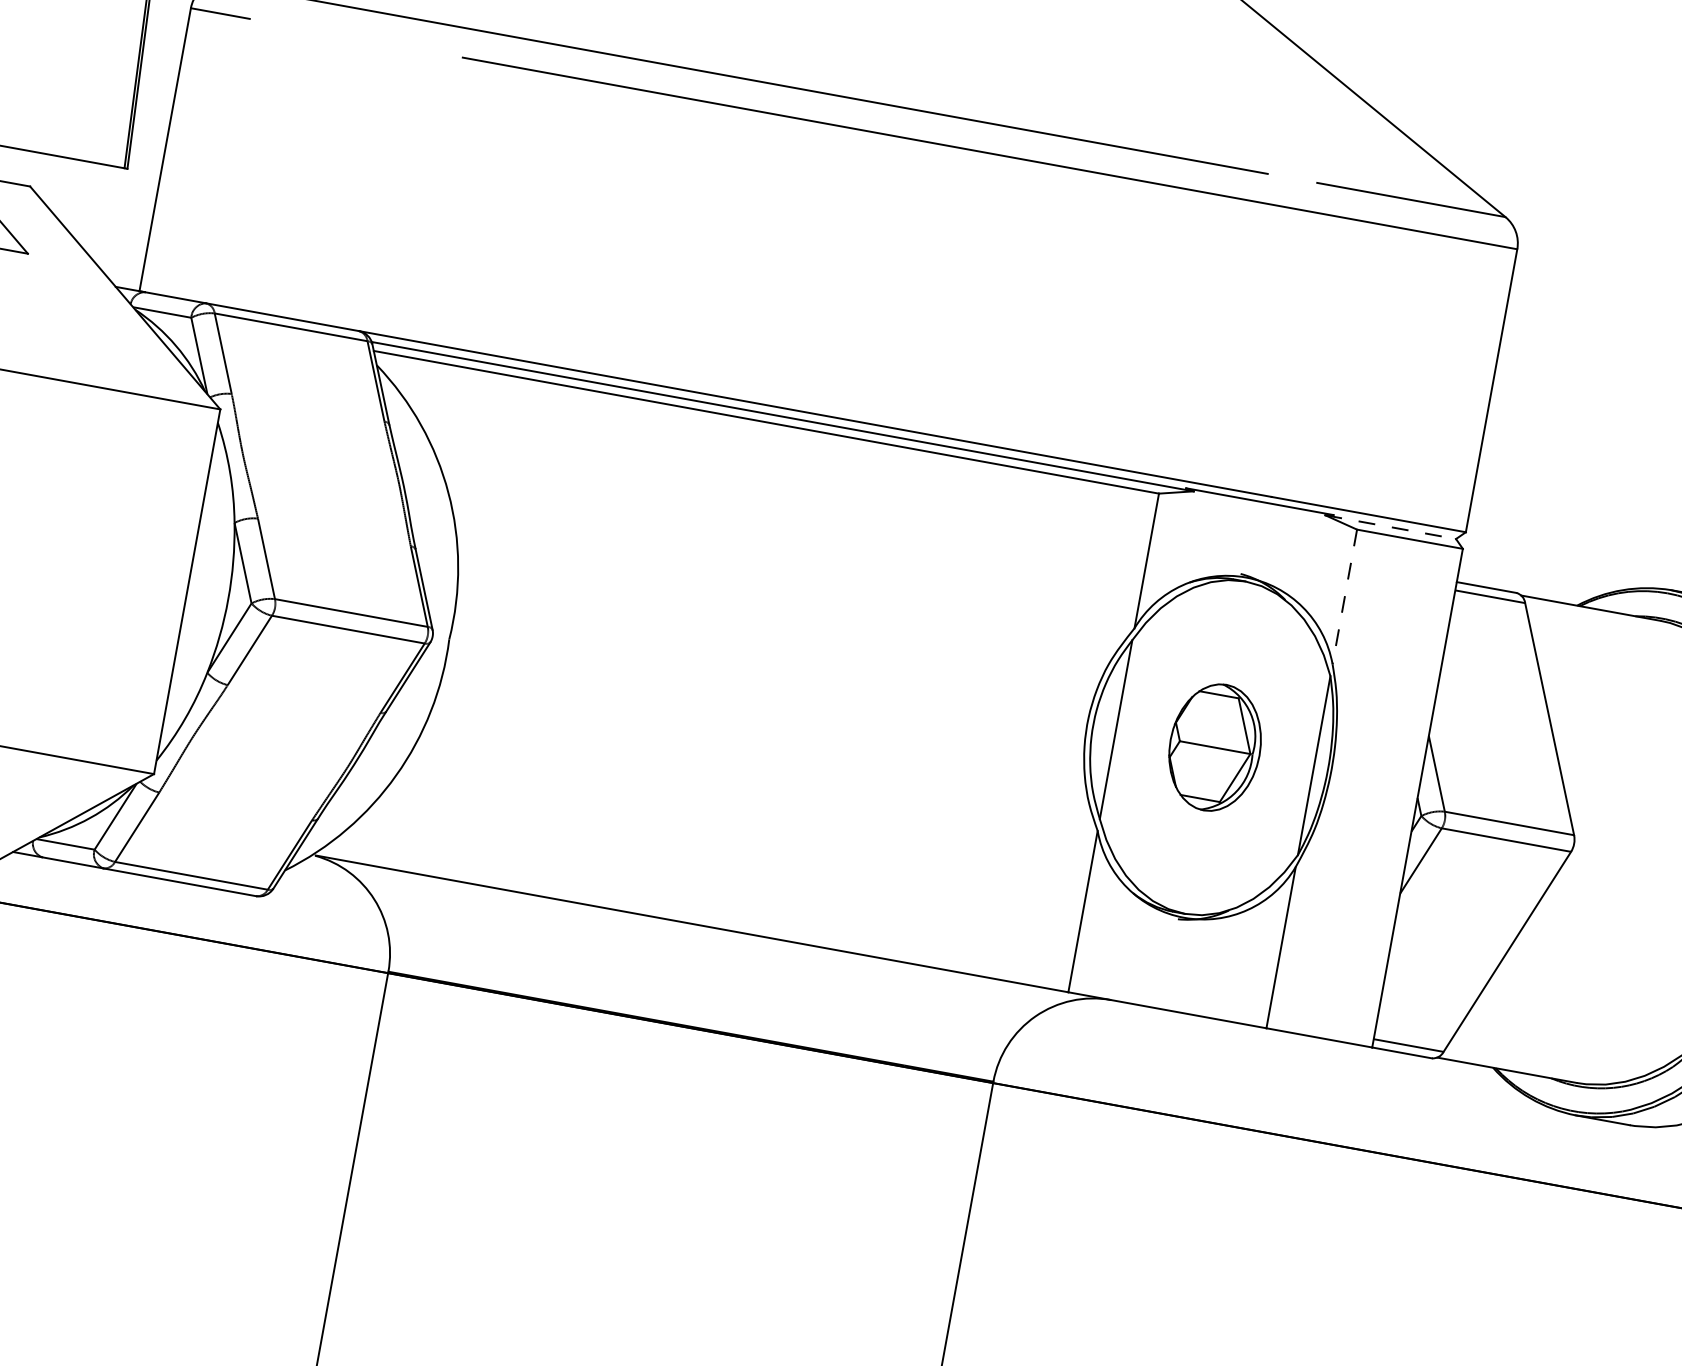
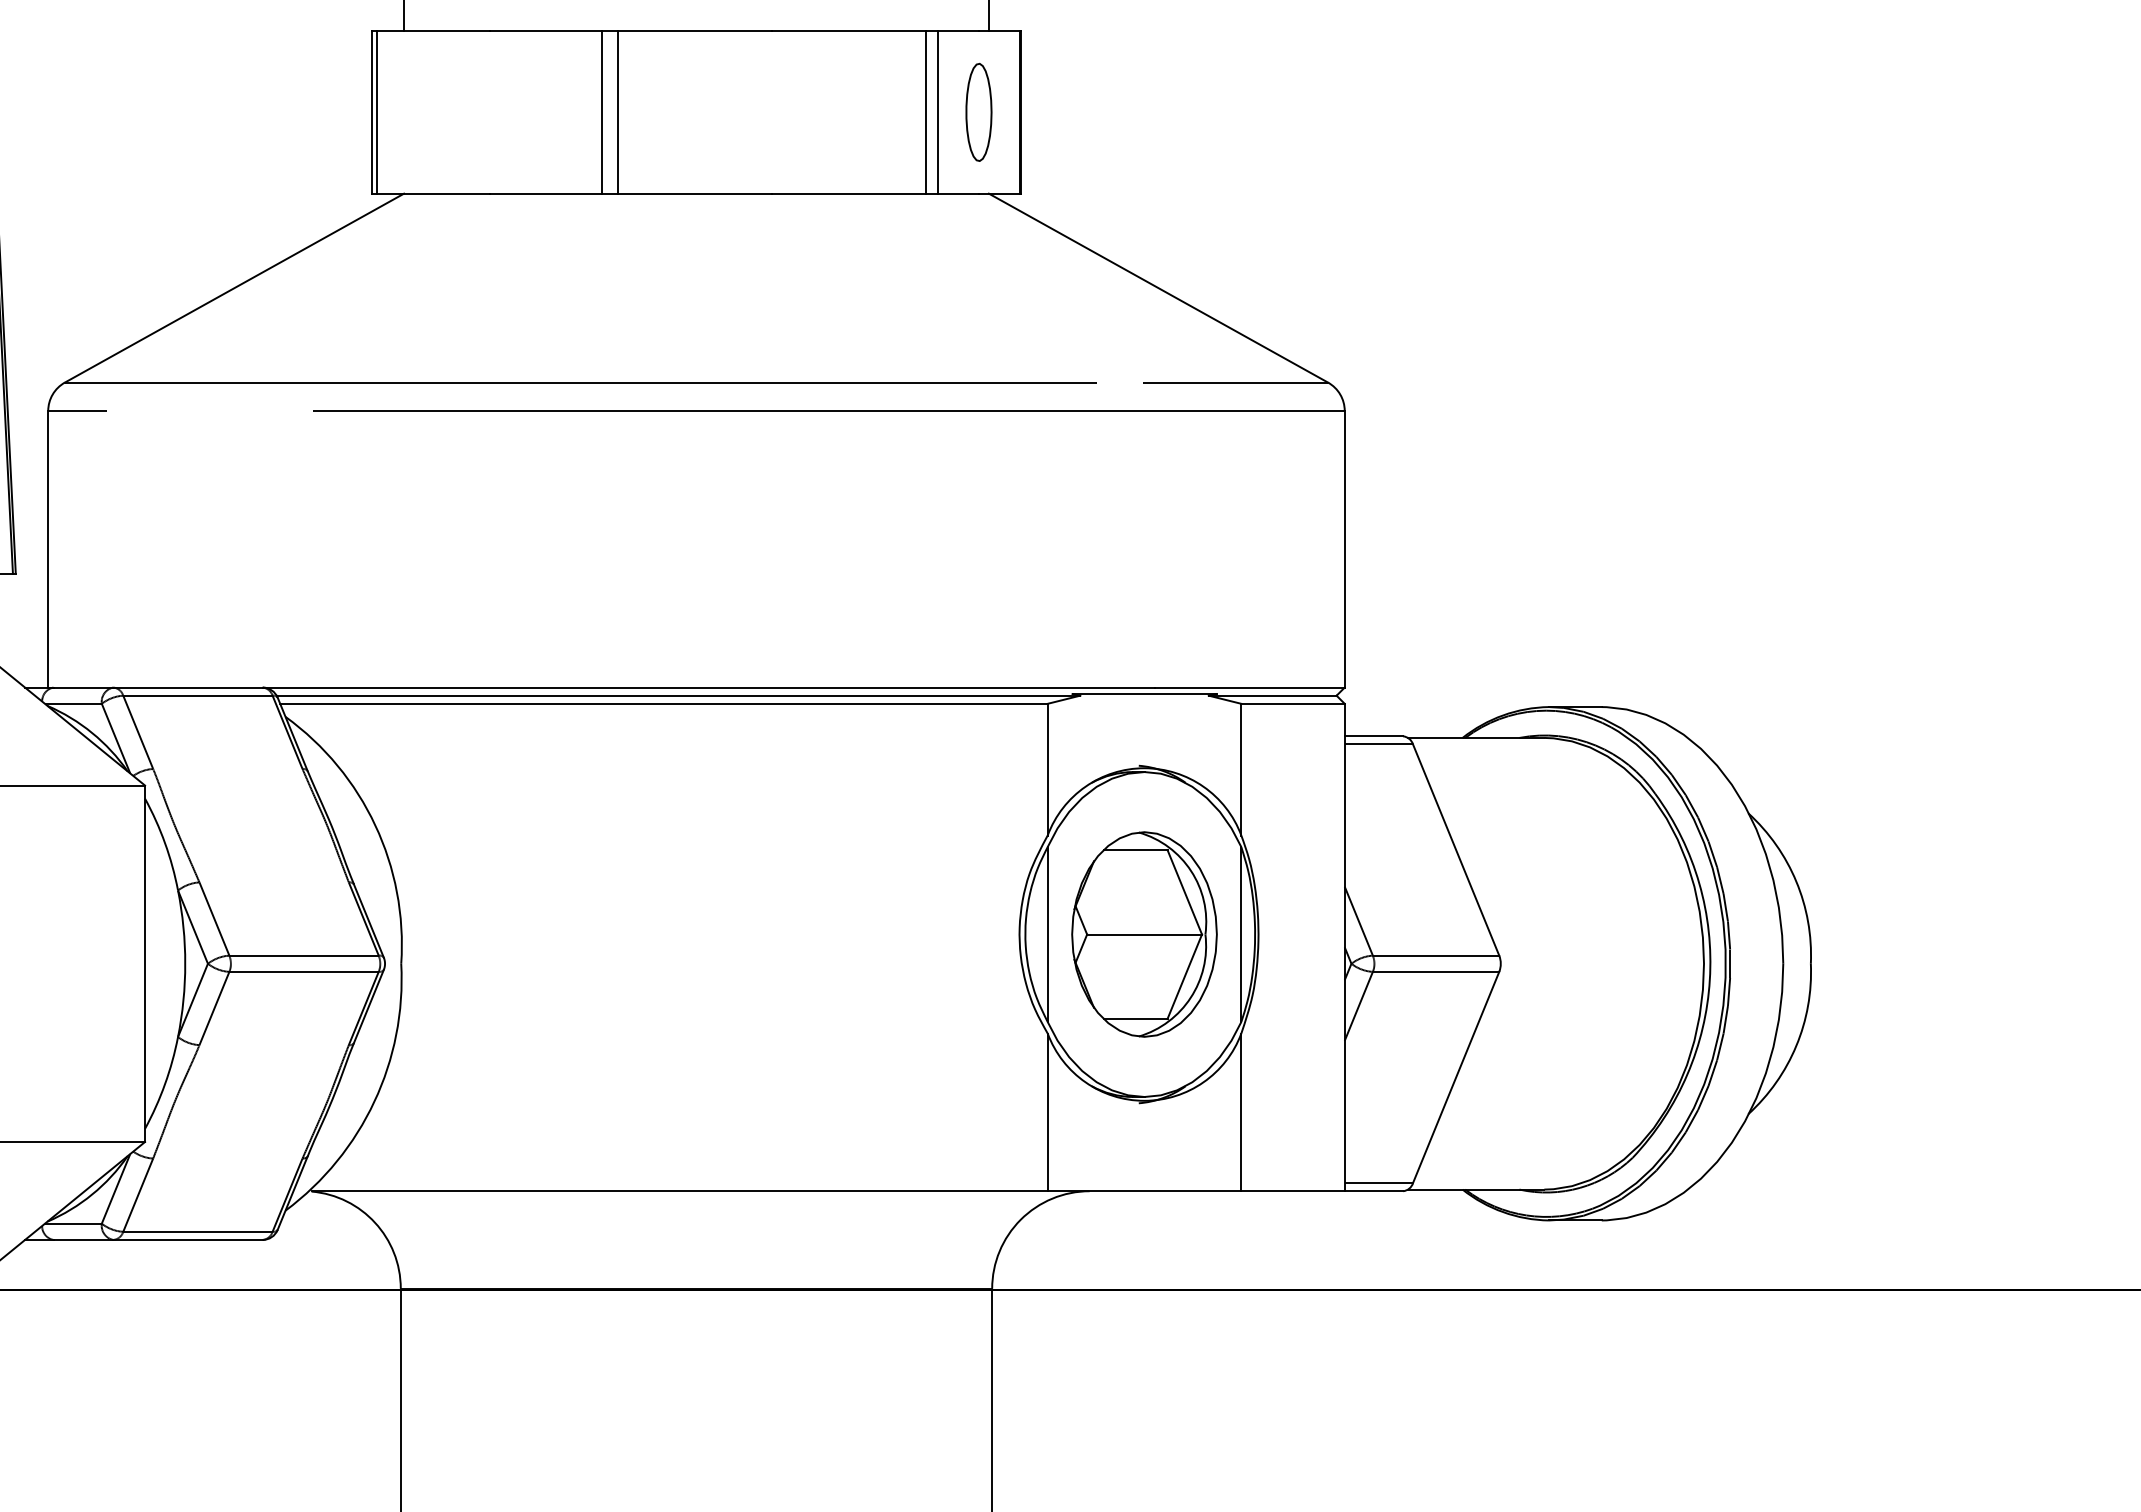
line: (1390, 526) -> (1272, 695), dashed -> solid
line: (1345, 596) -> (1241, 769), dashed -> solid
part: (1215, 747) -> (1144, 934), size x1.67

